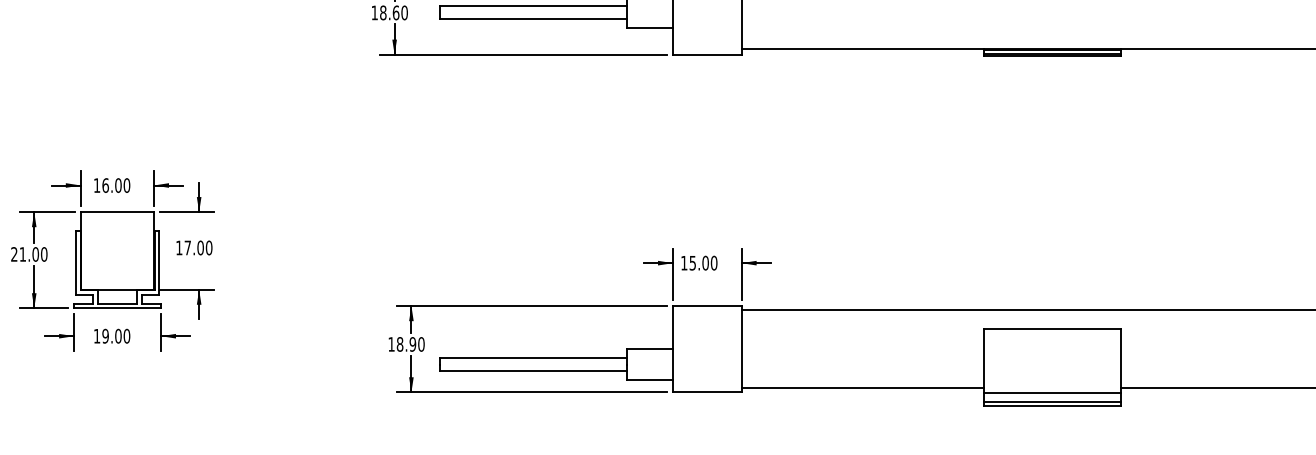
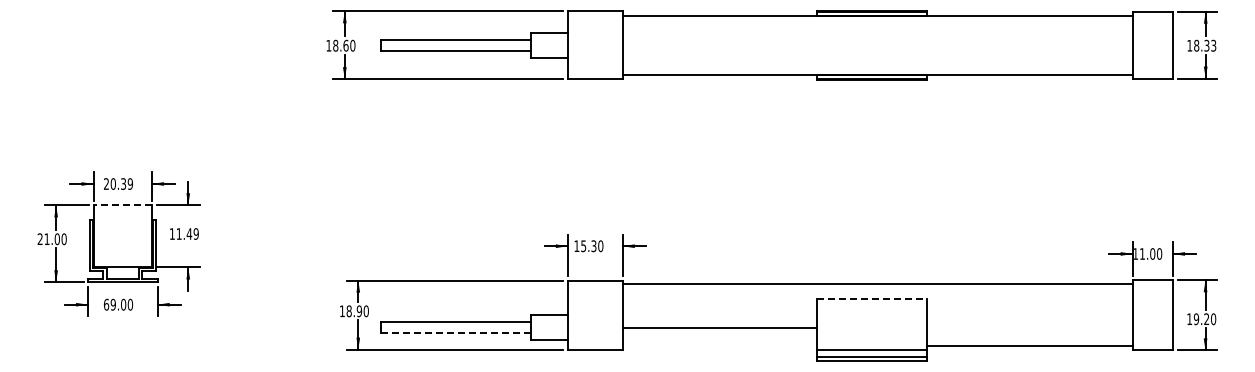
text: (112, 184) -> (118, 183), 16.00 -> 20.39
line: (117, 212) -> (122, 205), solid -> dashed
text: (198, 247) -> (187, 233), 17.00 -> 11.49
text: (705, 263) -> (593, 246), 15.00 -> 15.30
line: (1053, 328) -> (872, 298), solid -> dashed
text: (97, 335) -> (106, 304), 19.00 -> 69.00
line: (534, 370) -> (456, 332), solid -> dashed
line: (862, 388) -> (719, 328), moved

